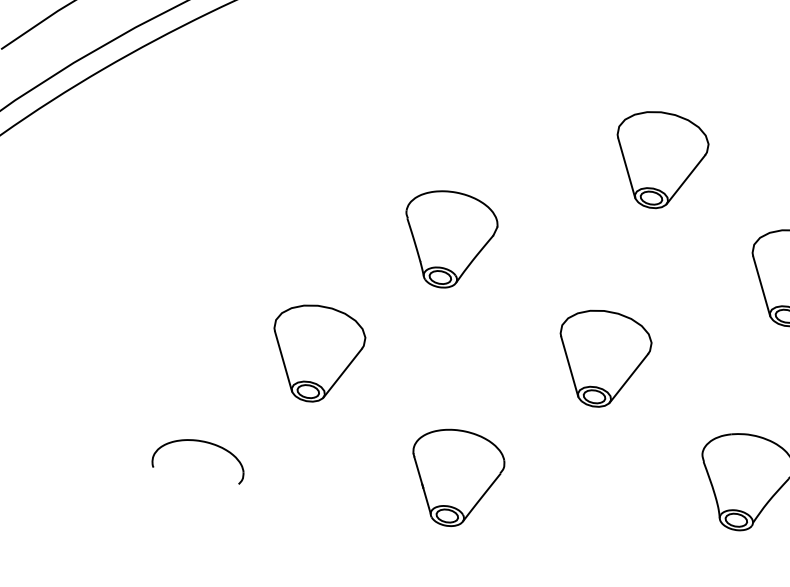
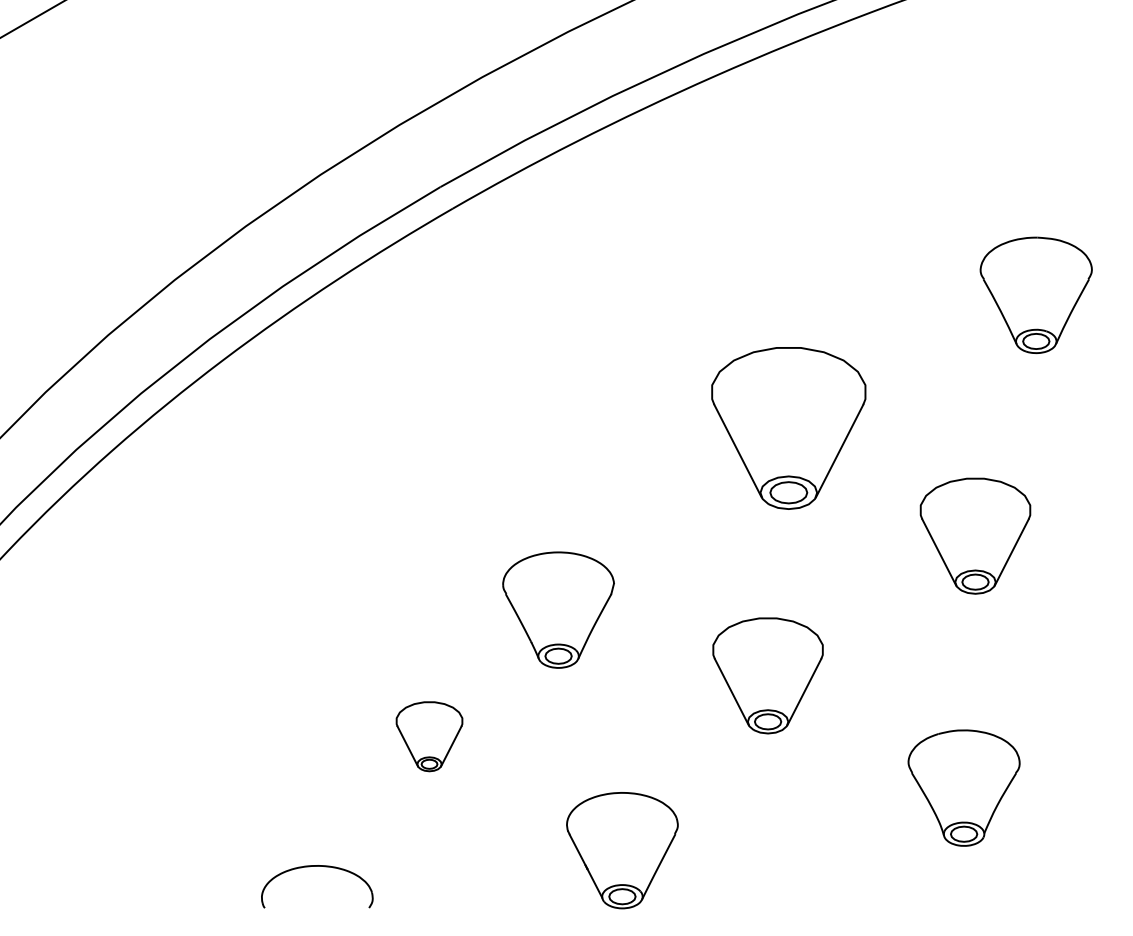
part: (658, 160) -> (788, 428), size x1.4
part: (447, 239) -> (558, 609), moved
part: (315, 354) -> (429, 736), size x0.6

